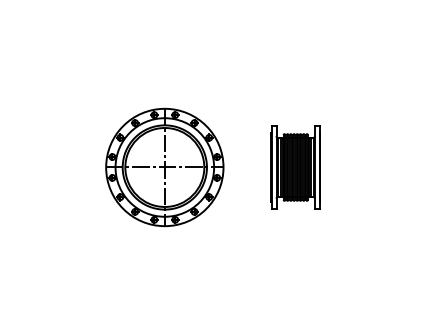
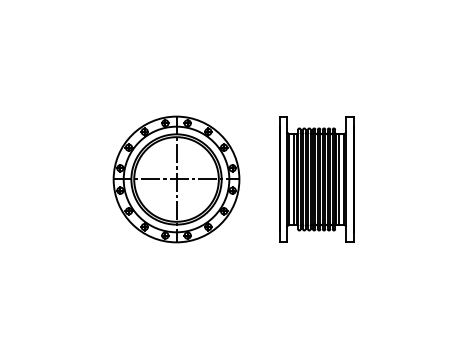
part: (295, 167) -> (316, 179), size x1.43

